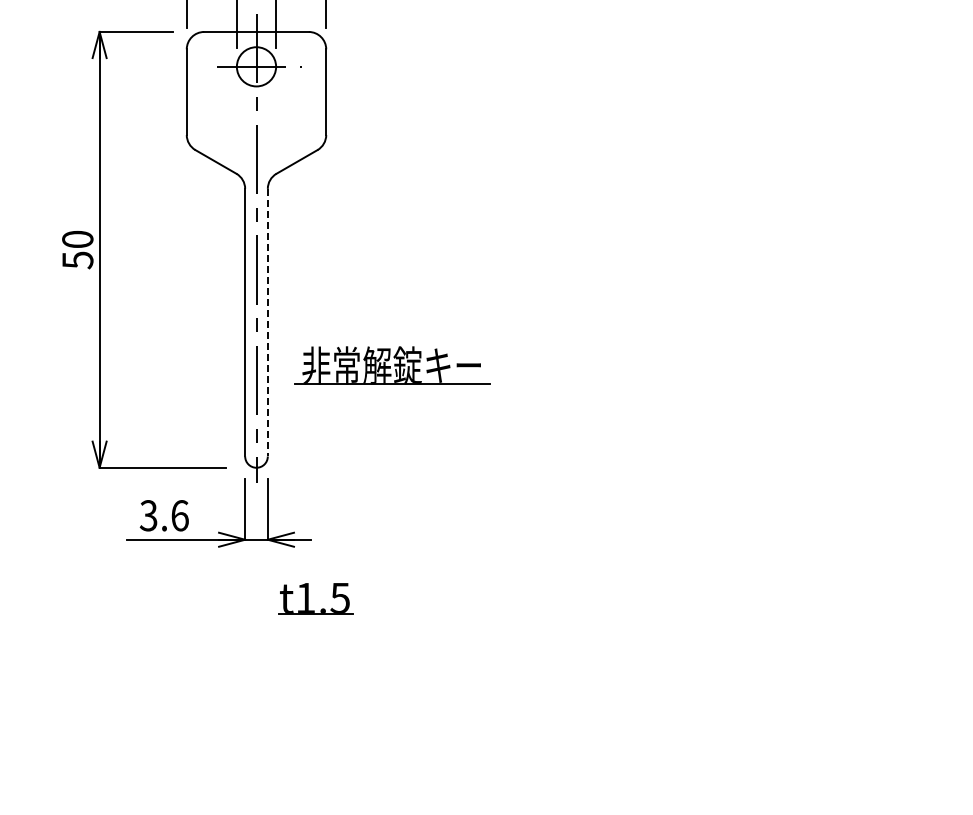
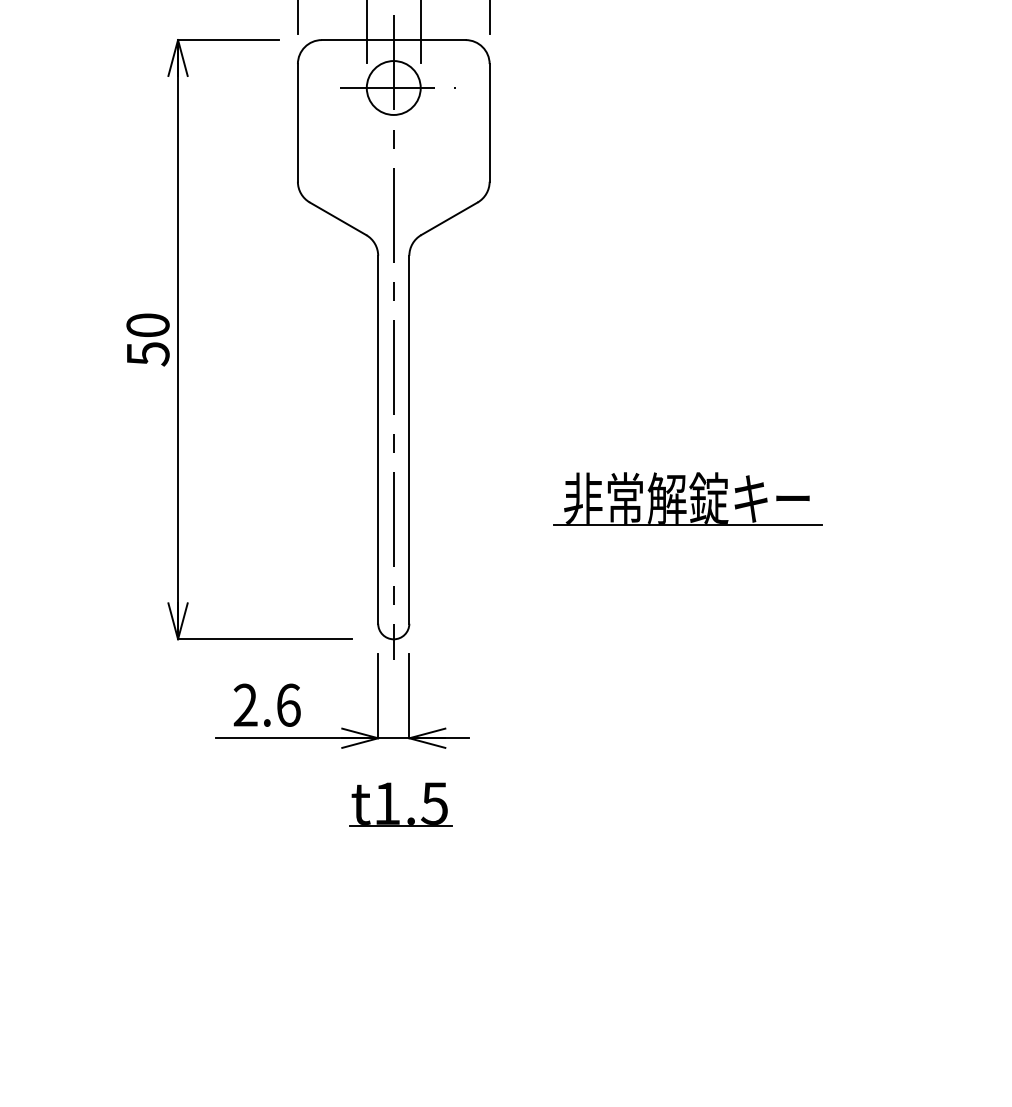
line: (267, 322) -> (408, 439), dashed -> solid
part: (392, 365) -> (688, 498), moved
text: (148, 515) -> (245, 704), 3.6 -> 2.6
part: (308, 598) -> (391, 803), moved

